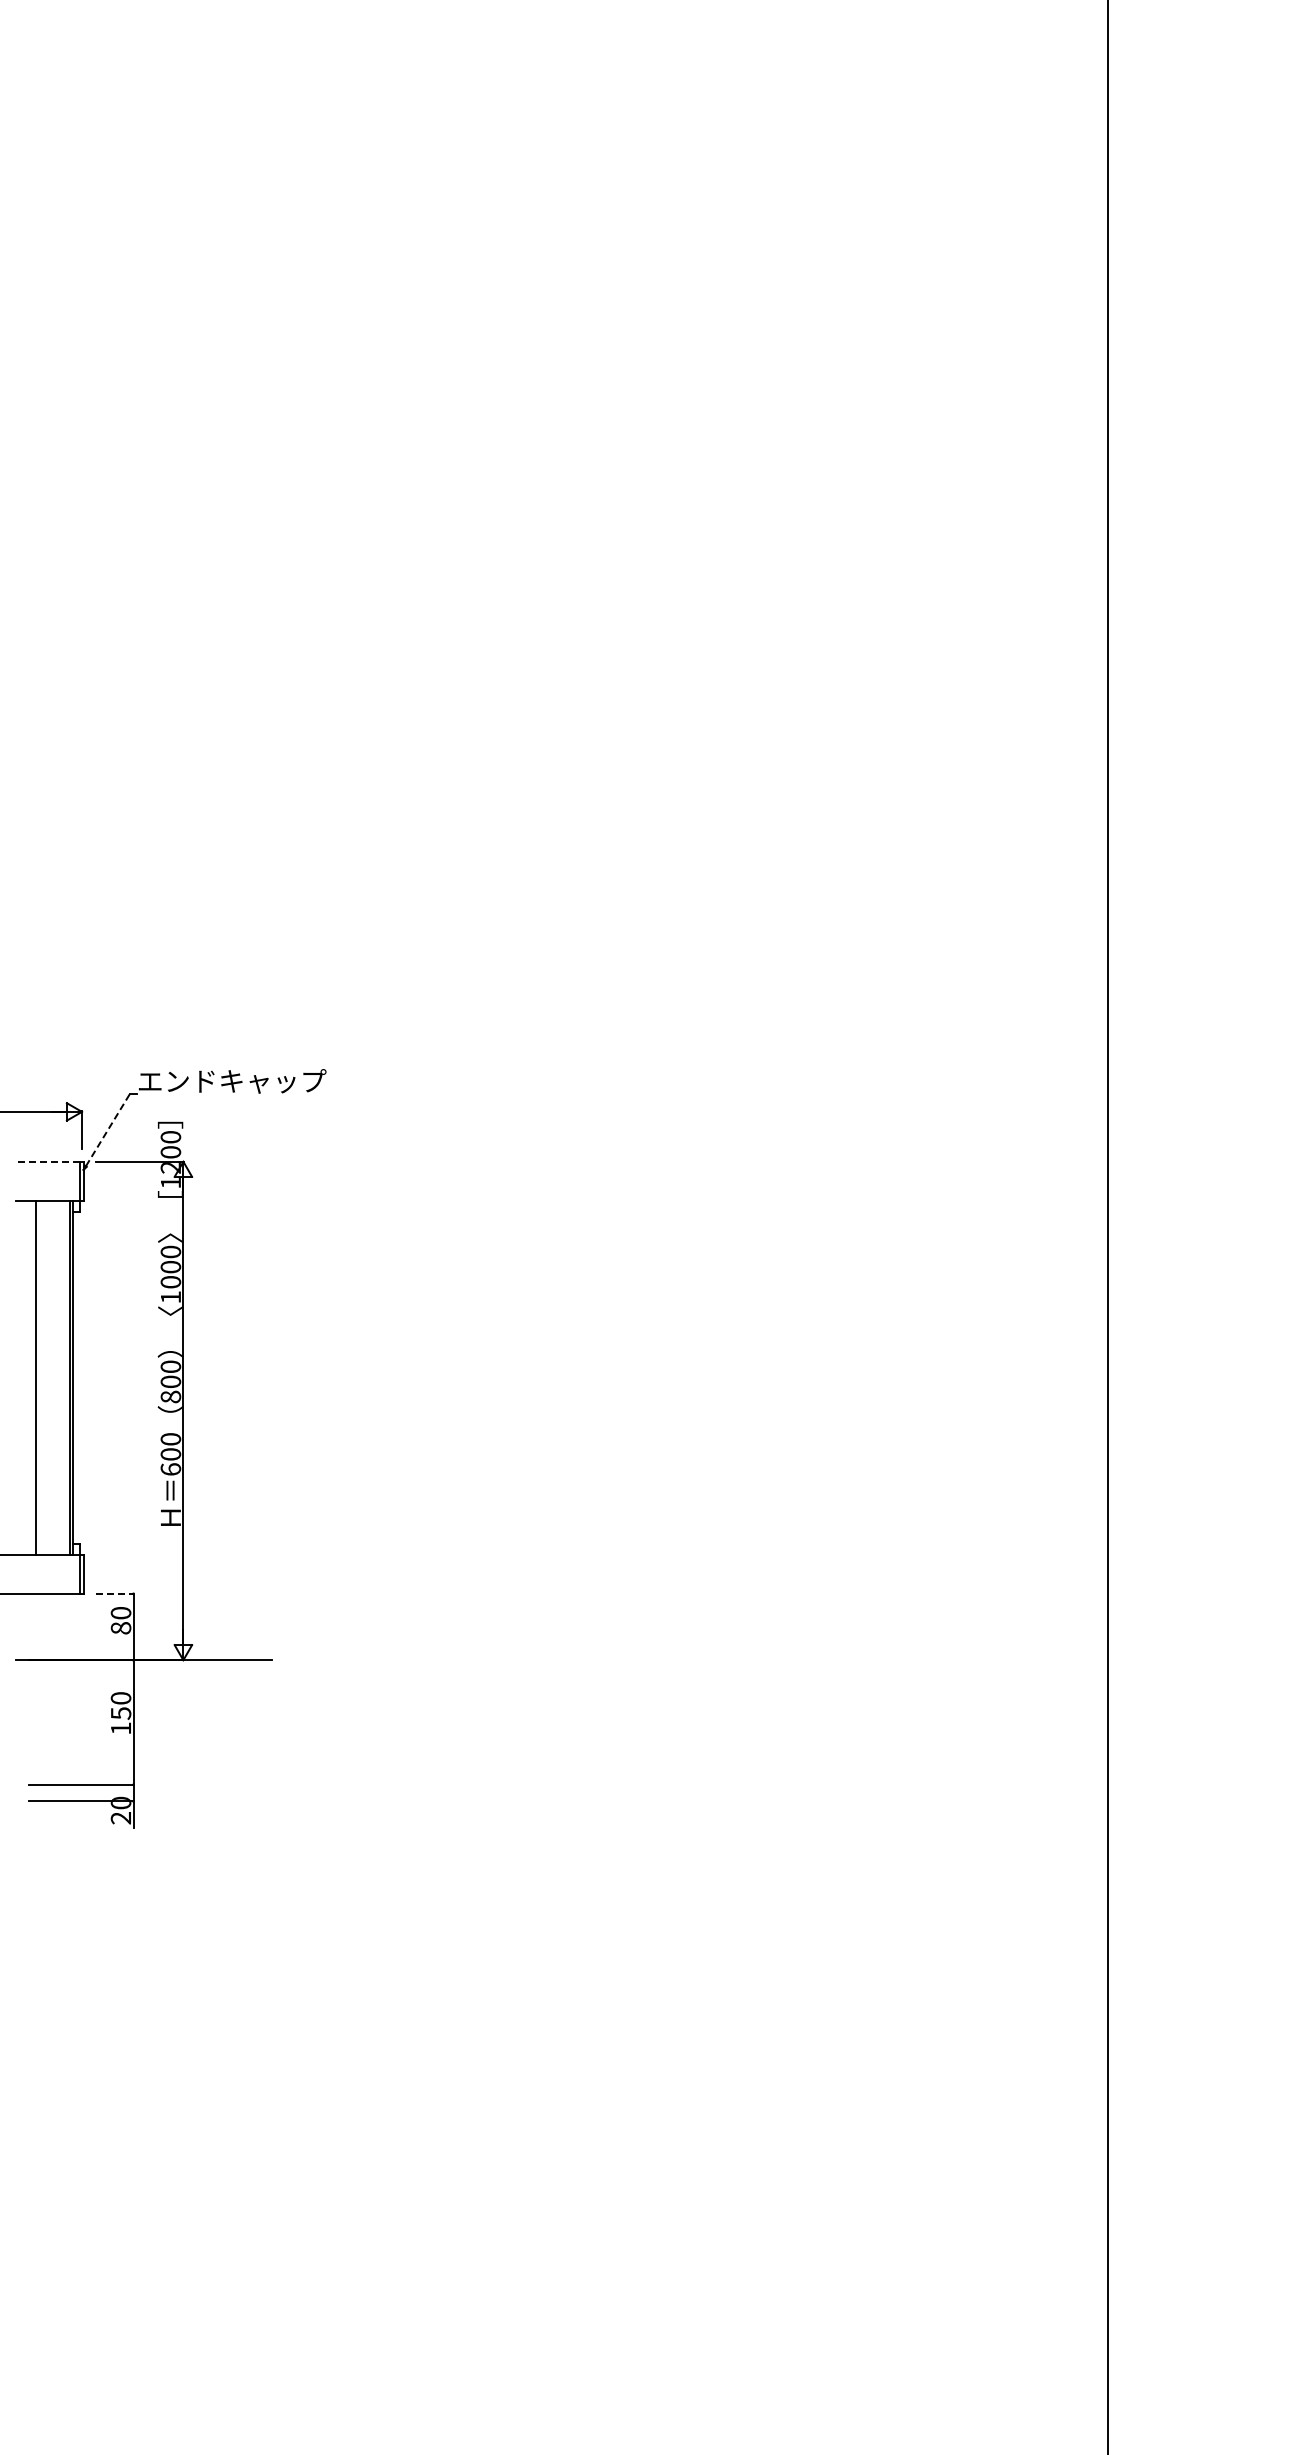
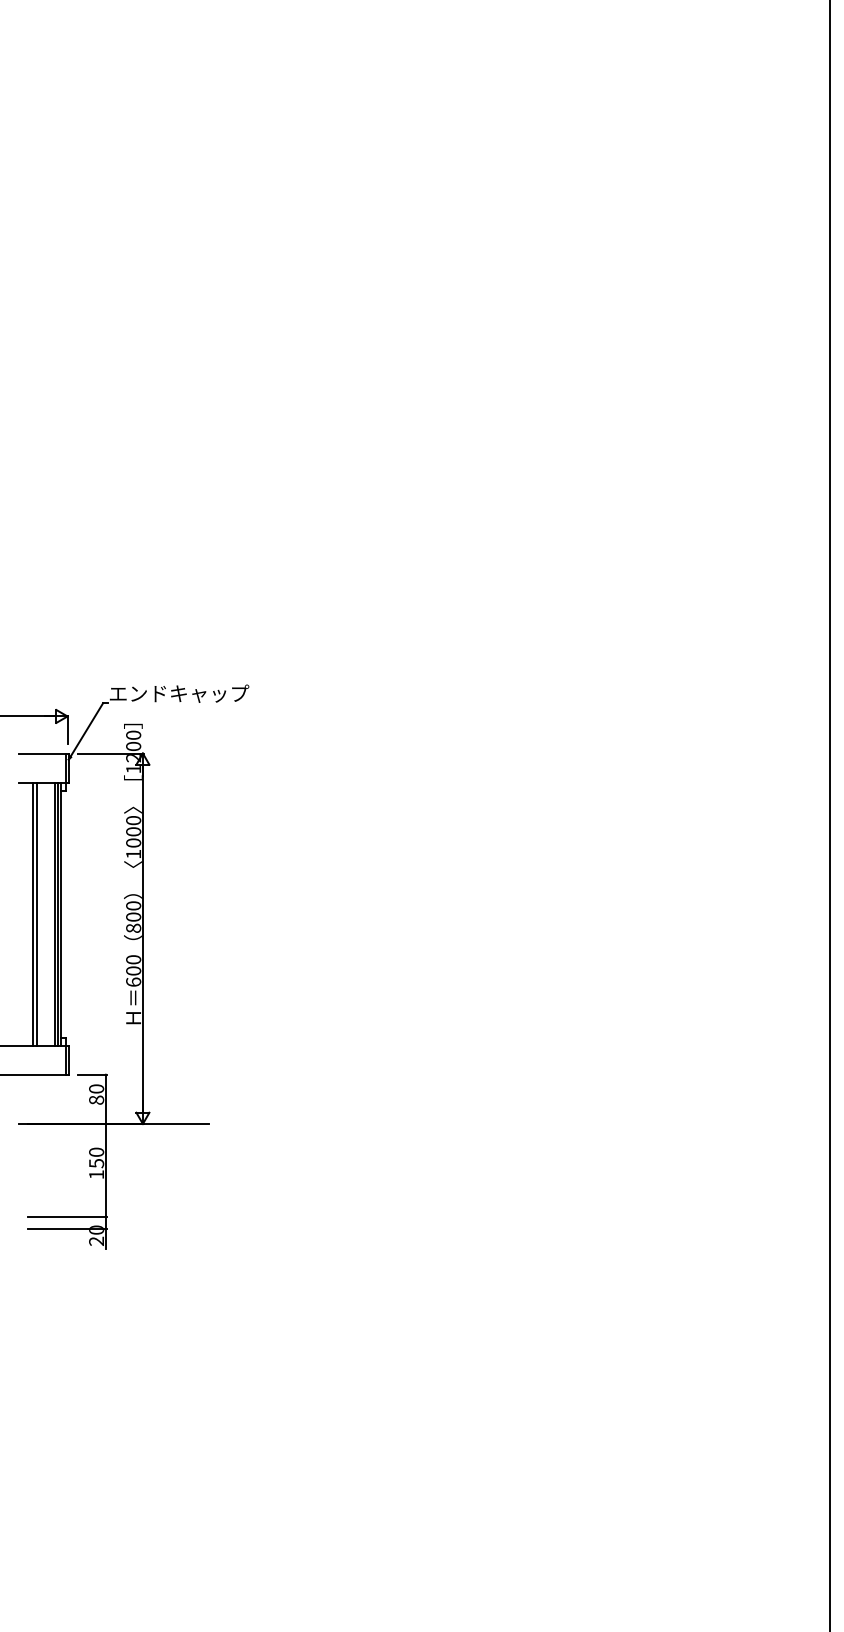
line: (108, 1129) -> (87, 729), dashed -> solid
line: (48, 1161) -> (42, 753), dashed -> solid
line: (40, 1377) -> (36, 913), added
line: (65, 1377) -> (55, 913), added
line: (115, 1593) -> (92, 1074), dashed -> solid

